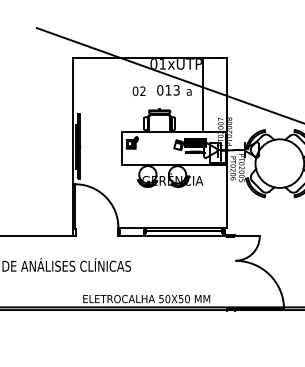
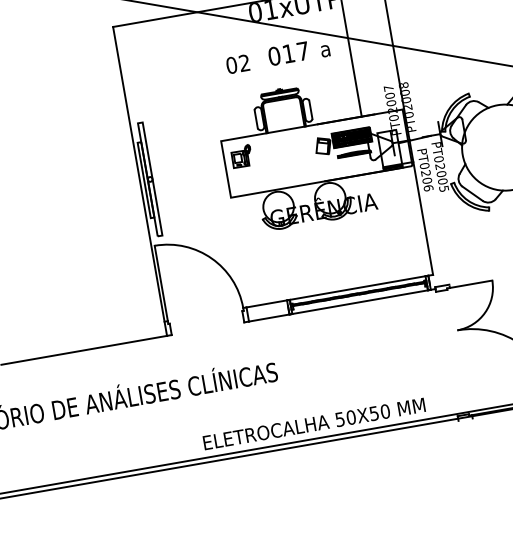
text: (176, 90) -> (302, 51), 013 -> 017

